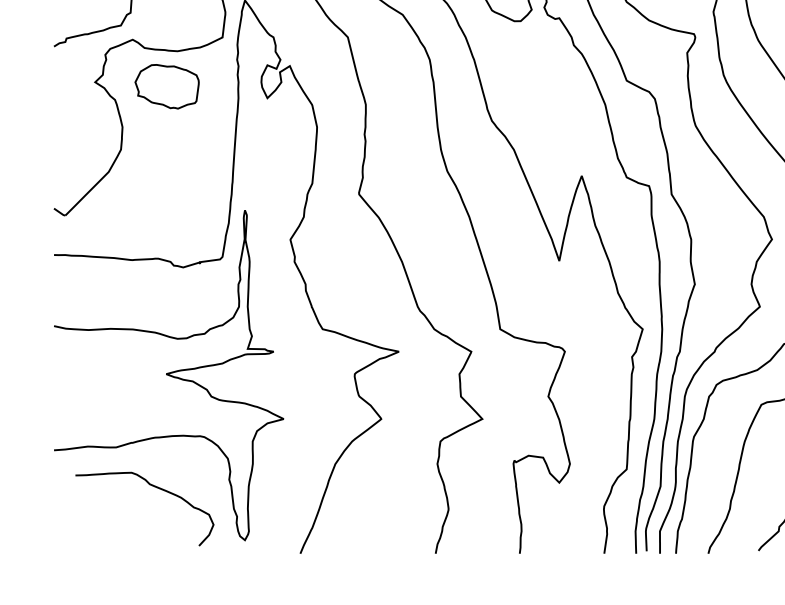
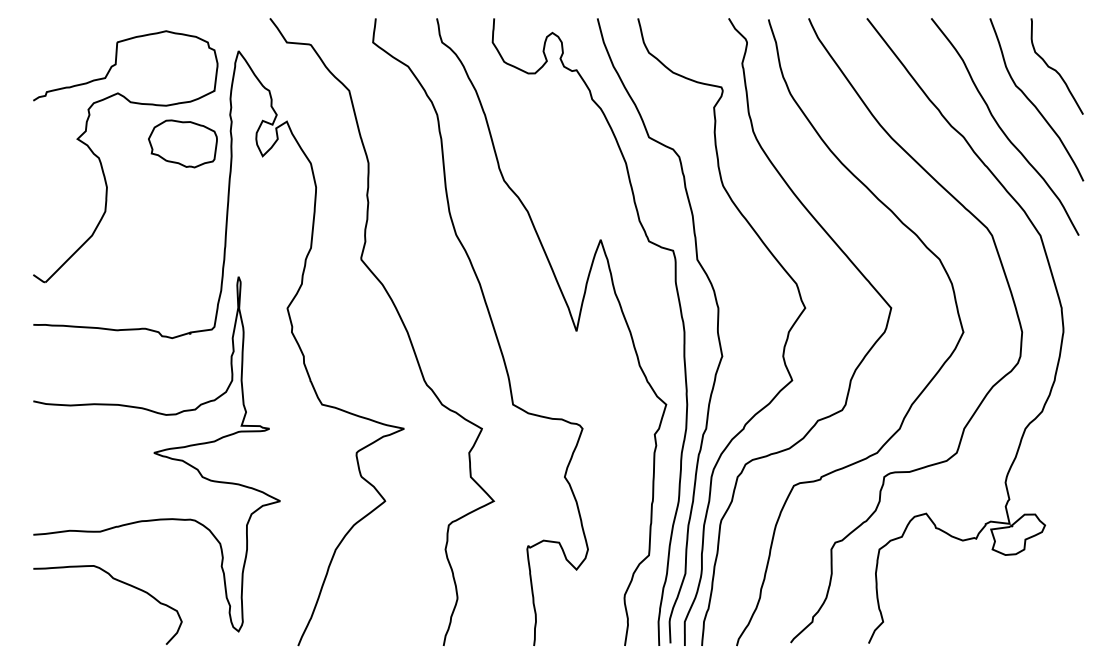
part: (166, 86) -> (182, 143), moved
curve: (153, 487) -> (117, 581), moved

